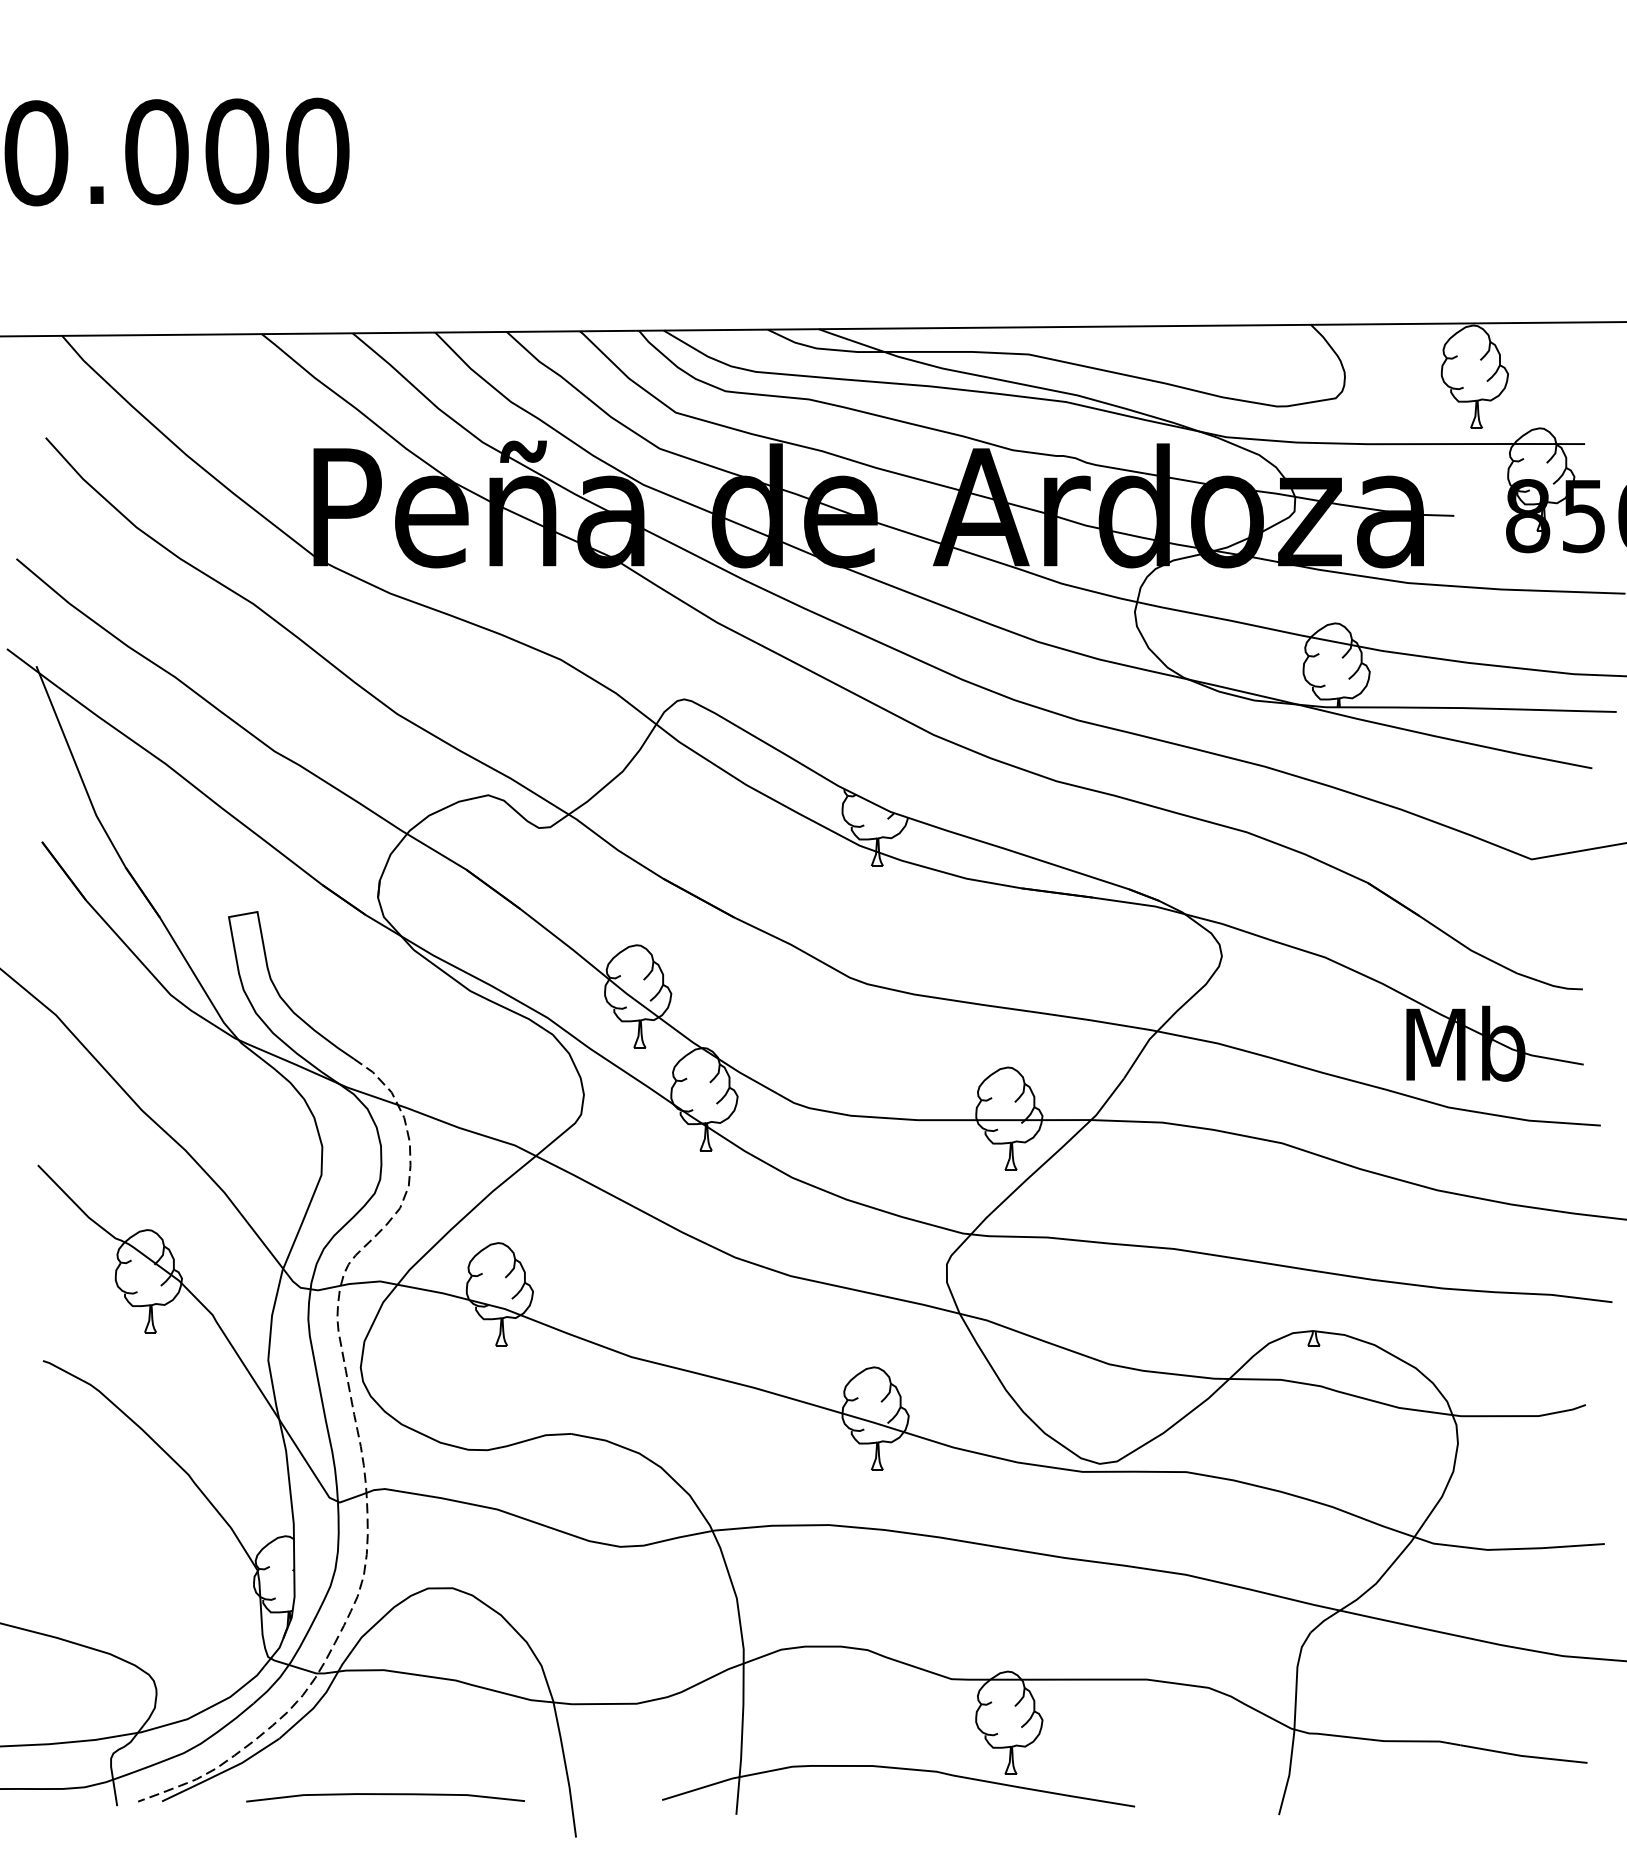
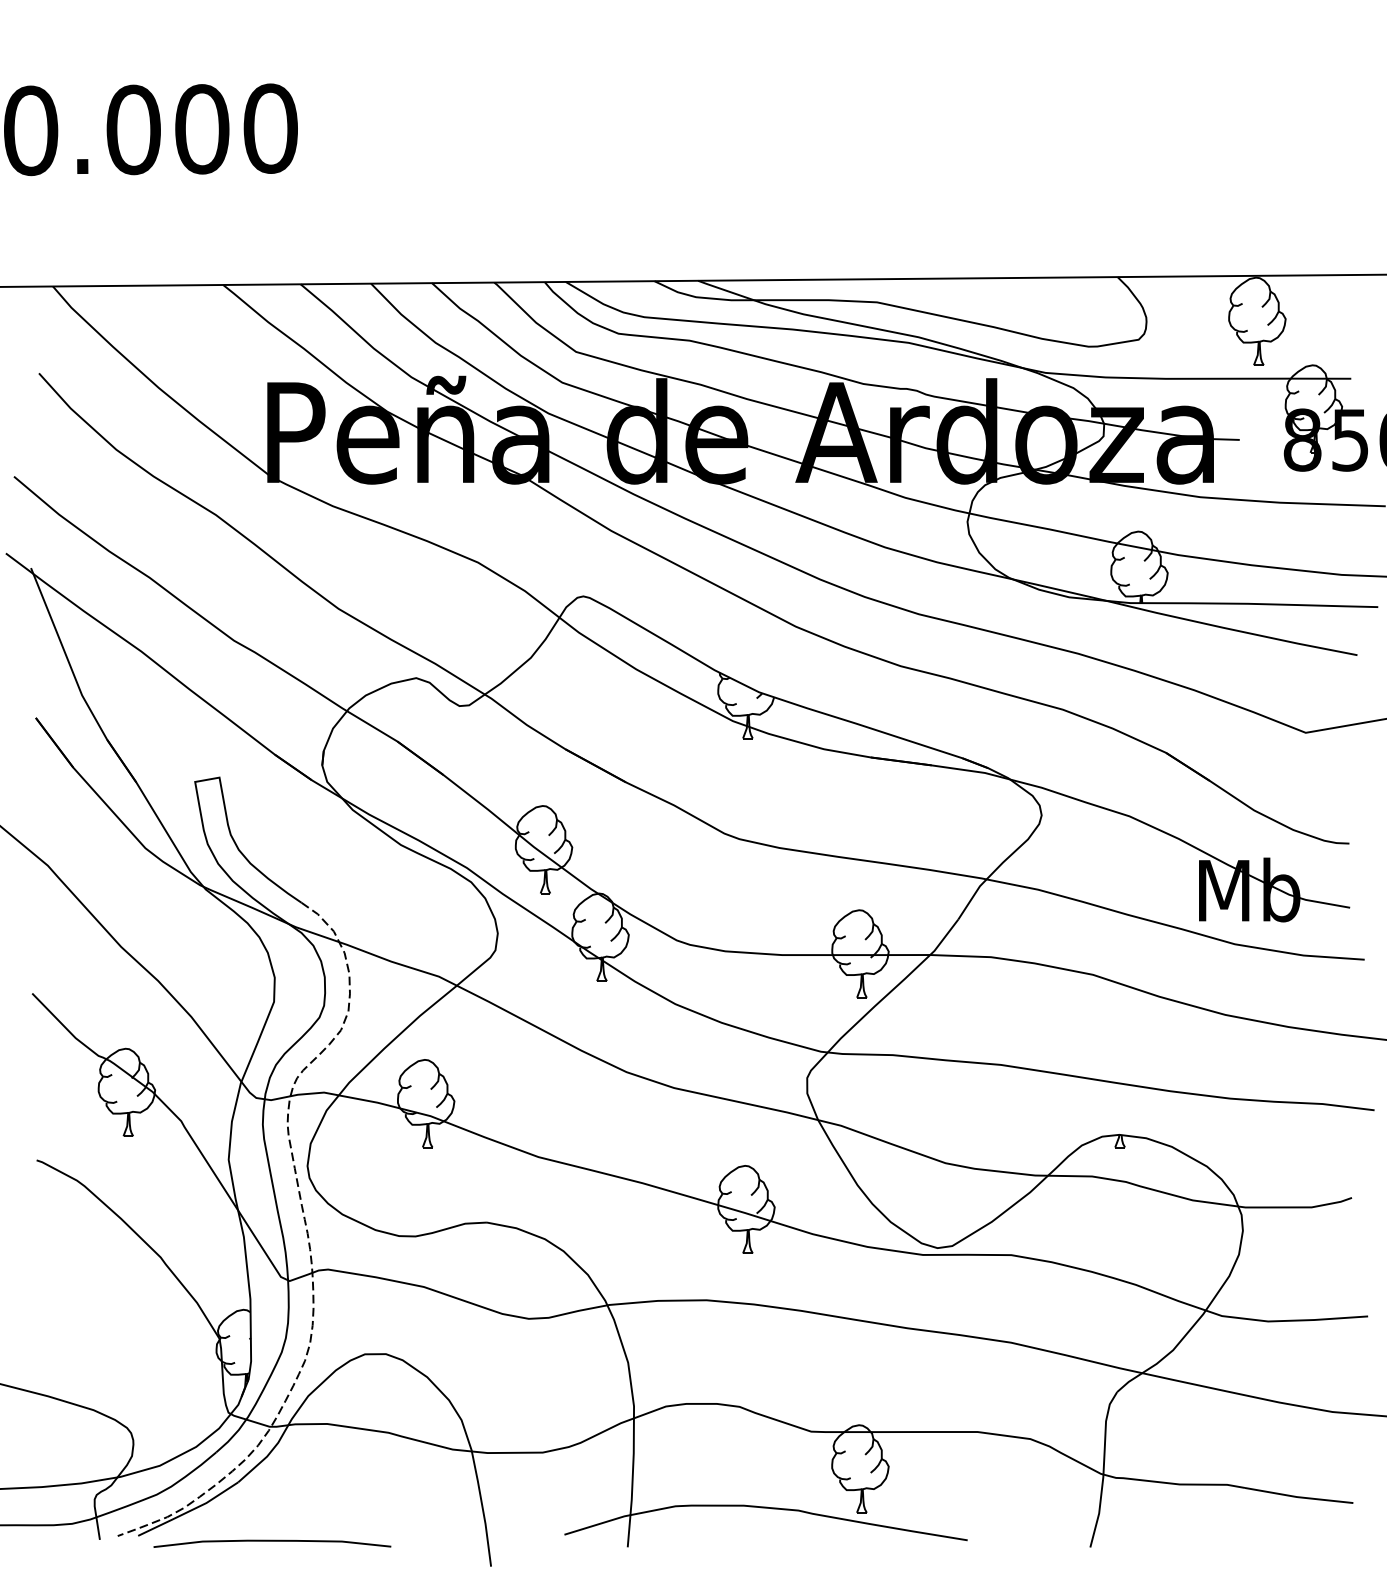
curve: (385, 1795) -> (272, 1541), moved

